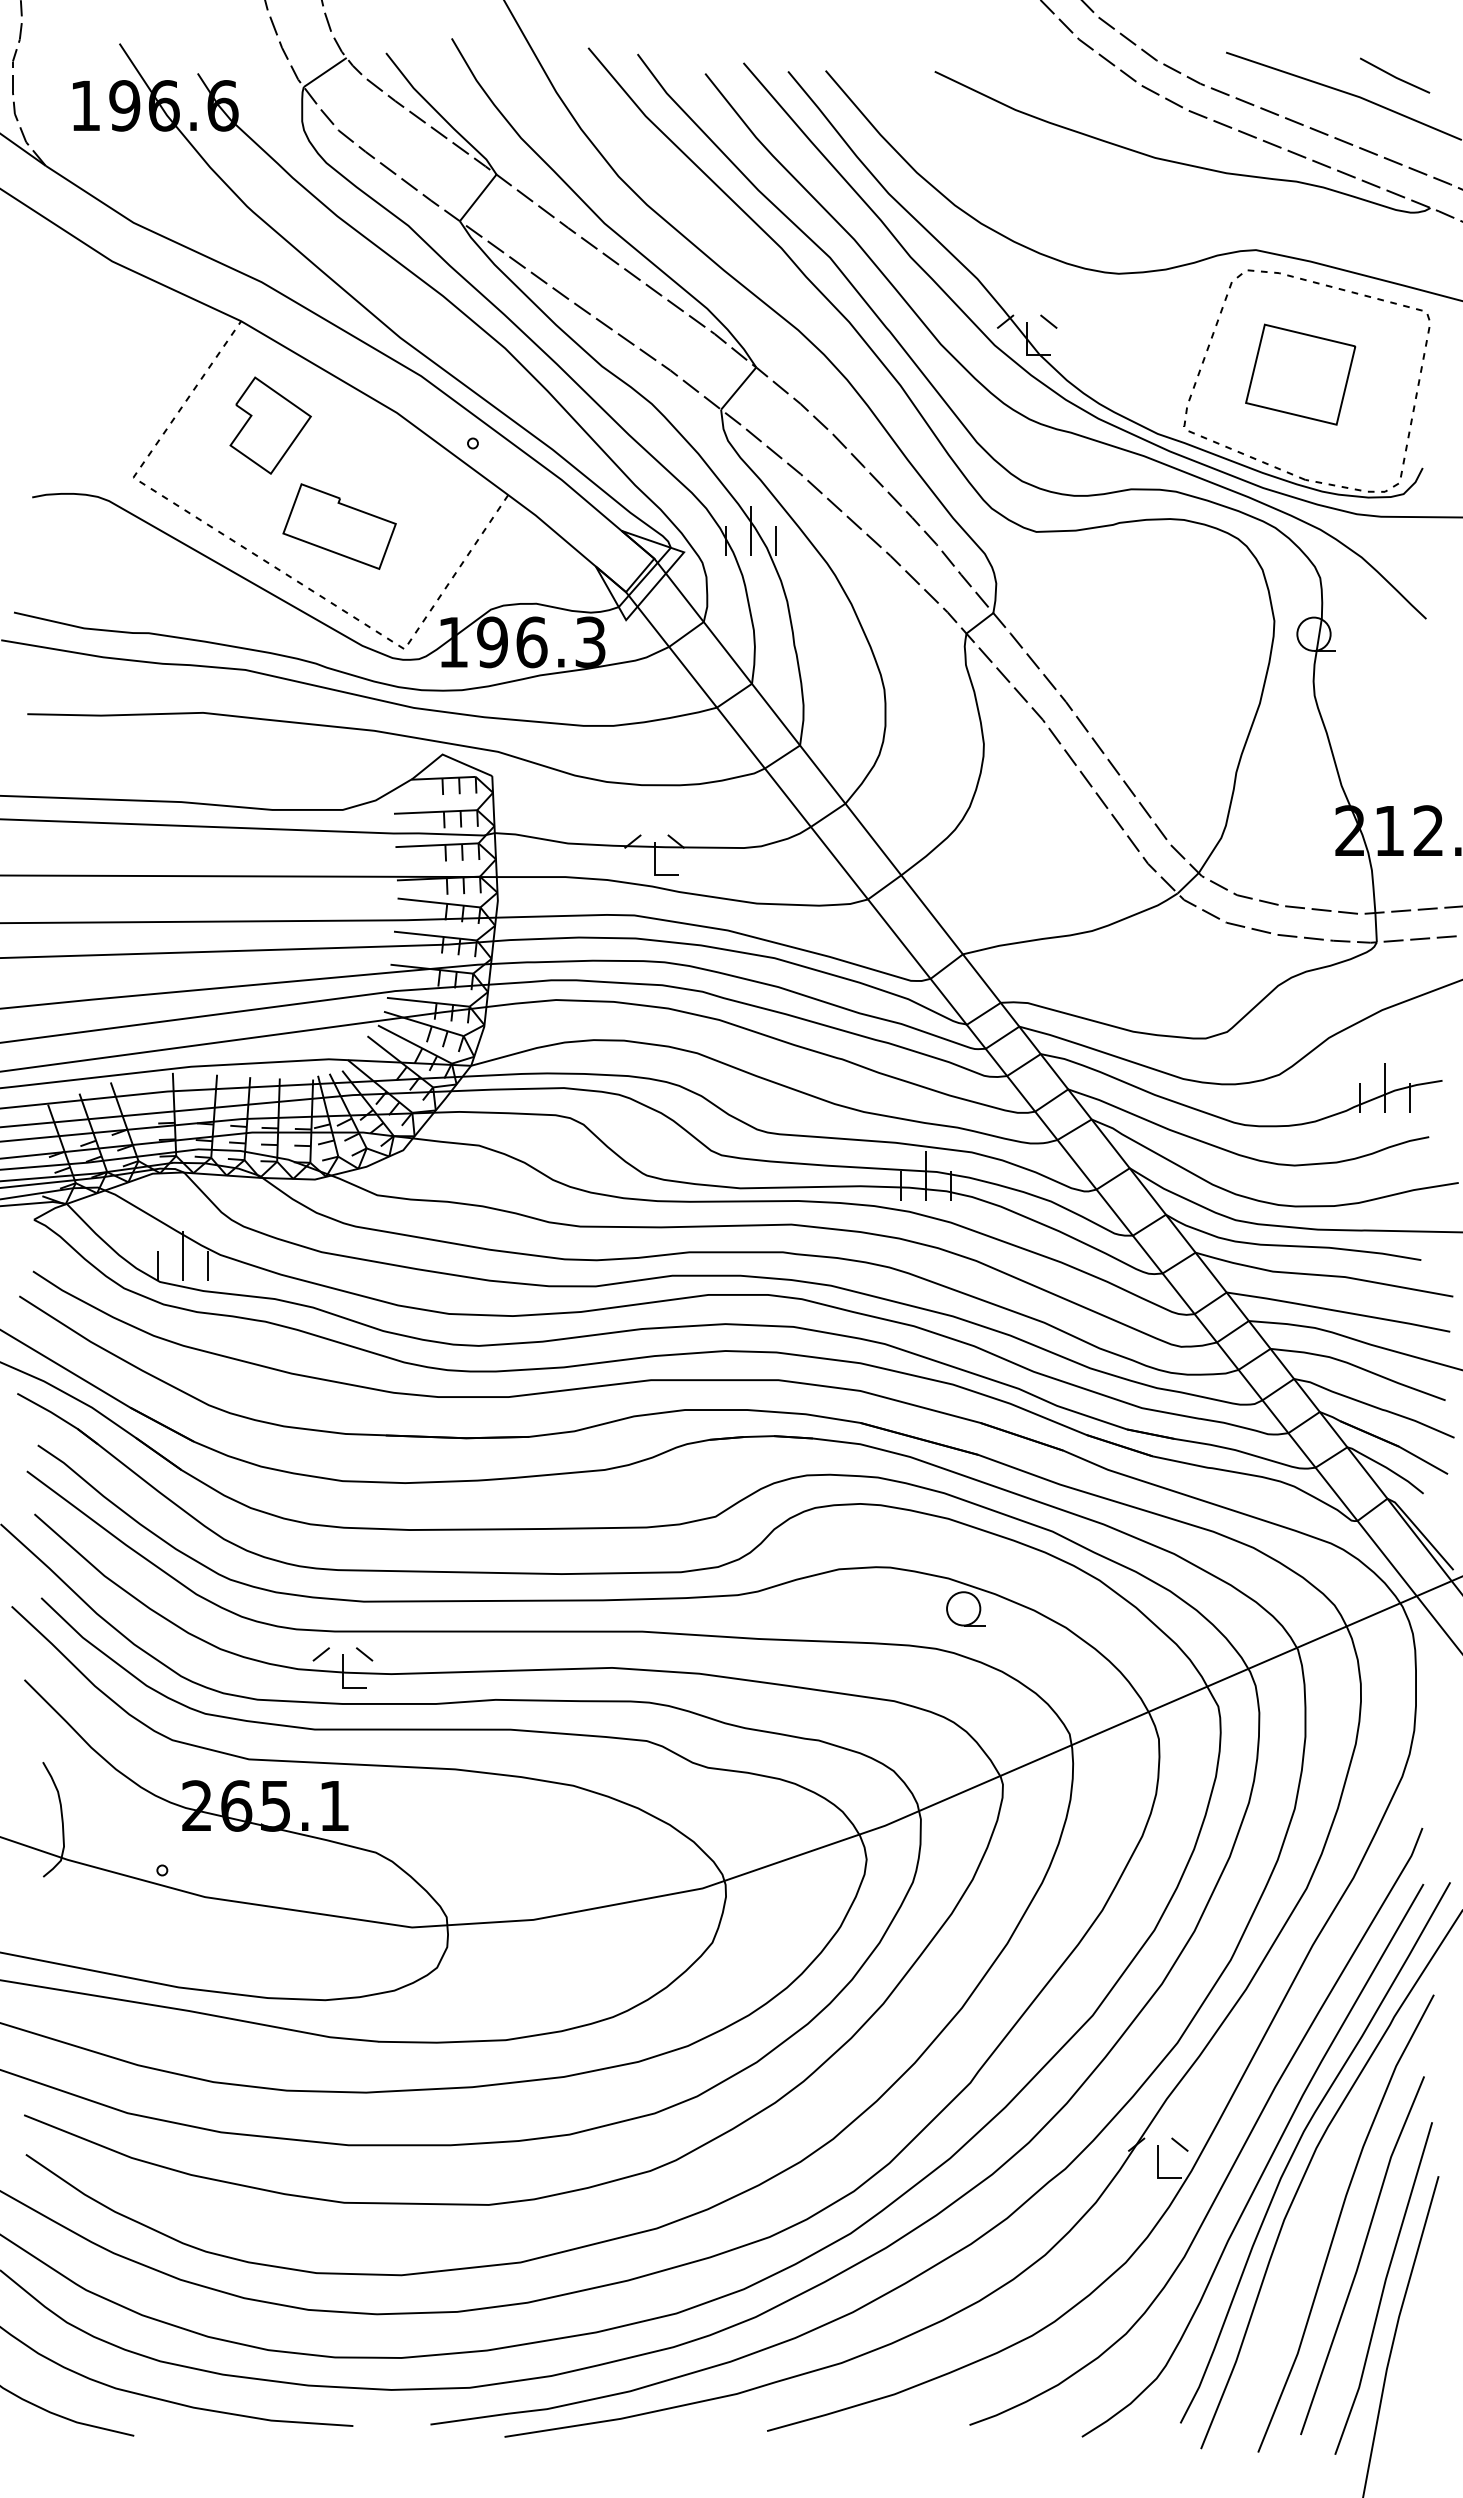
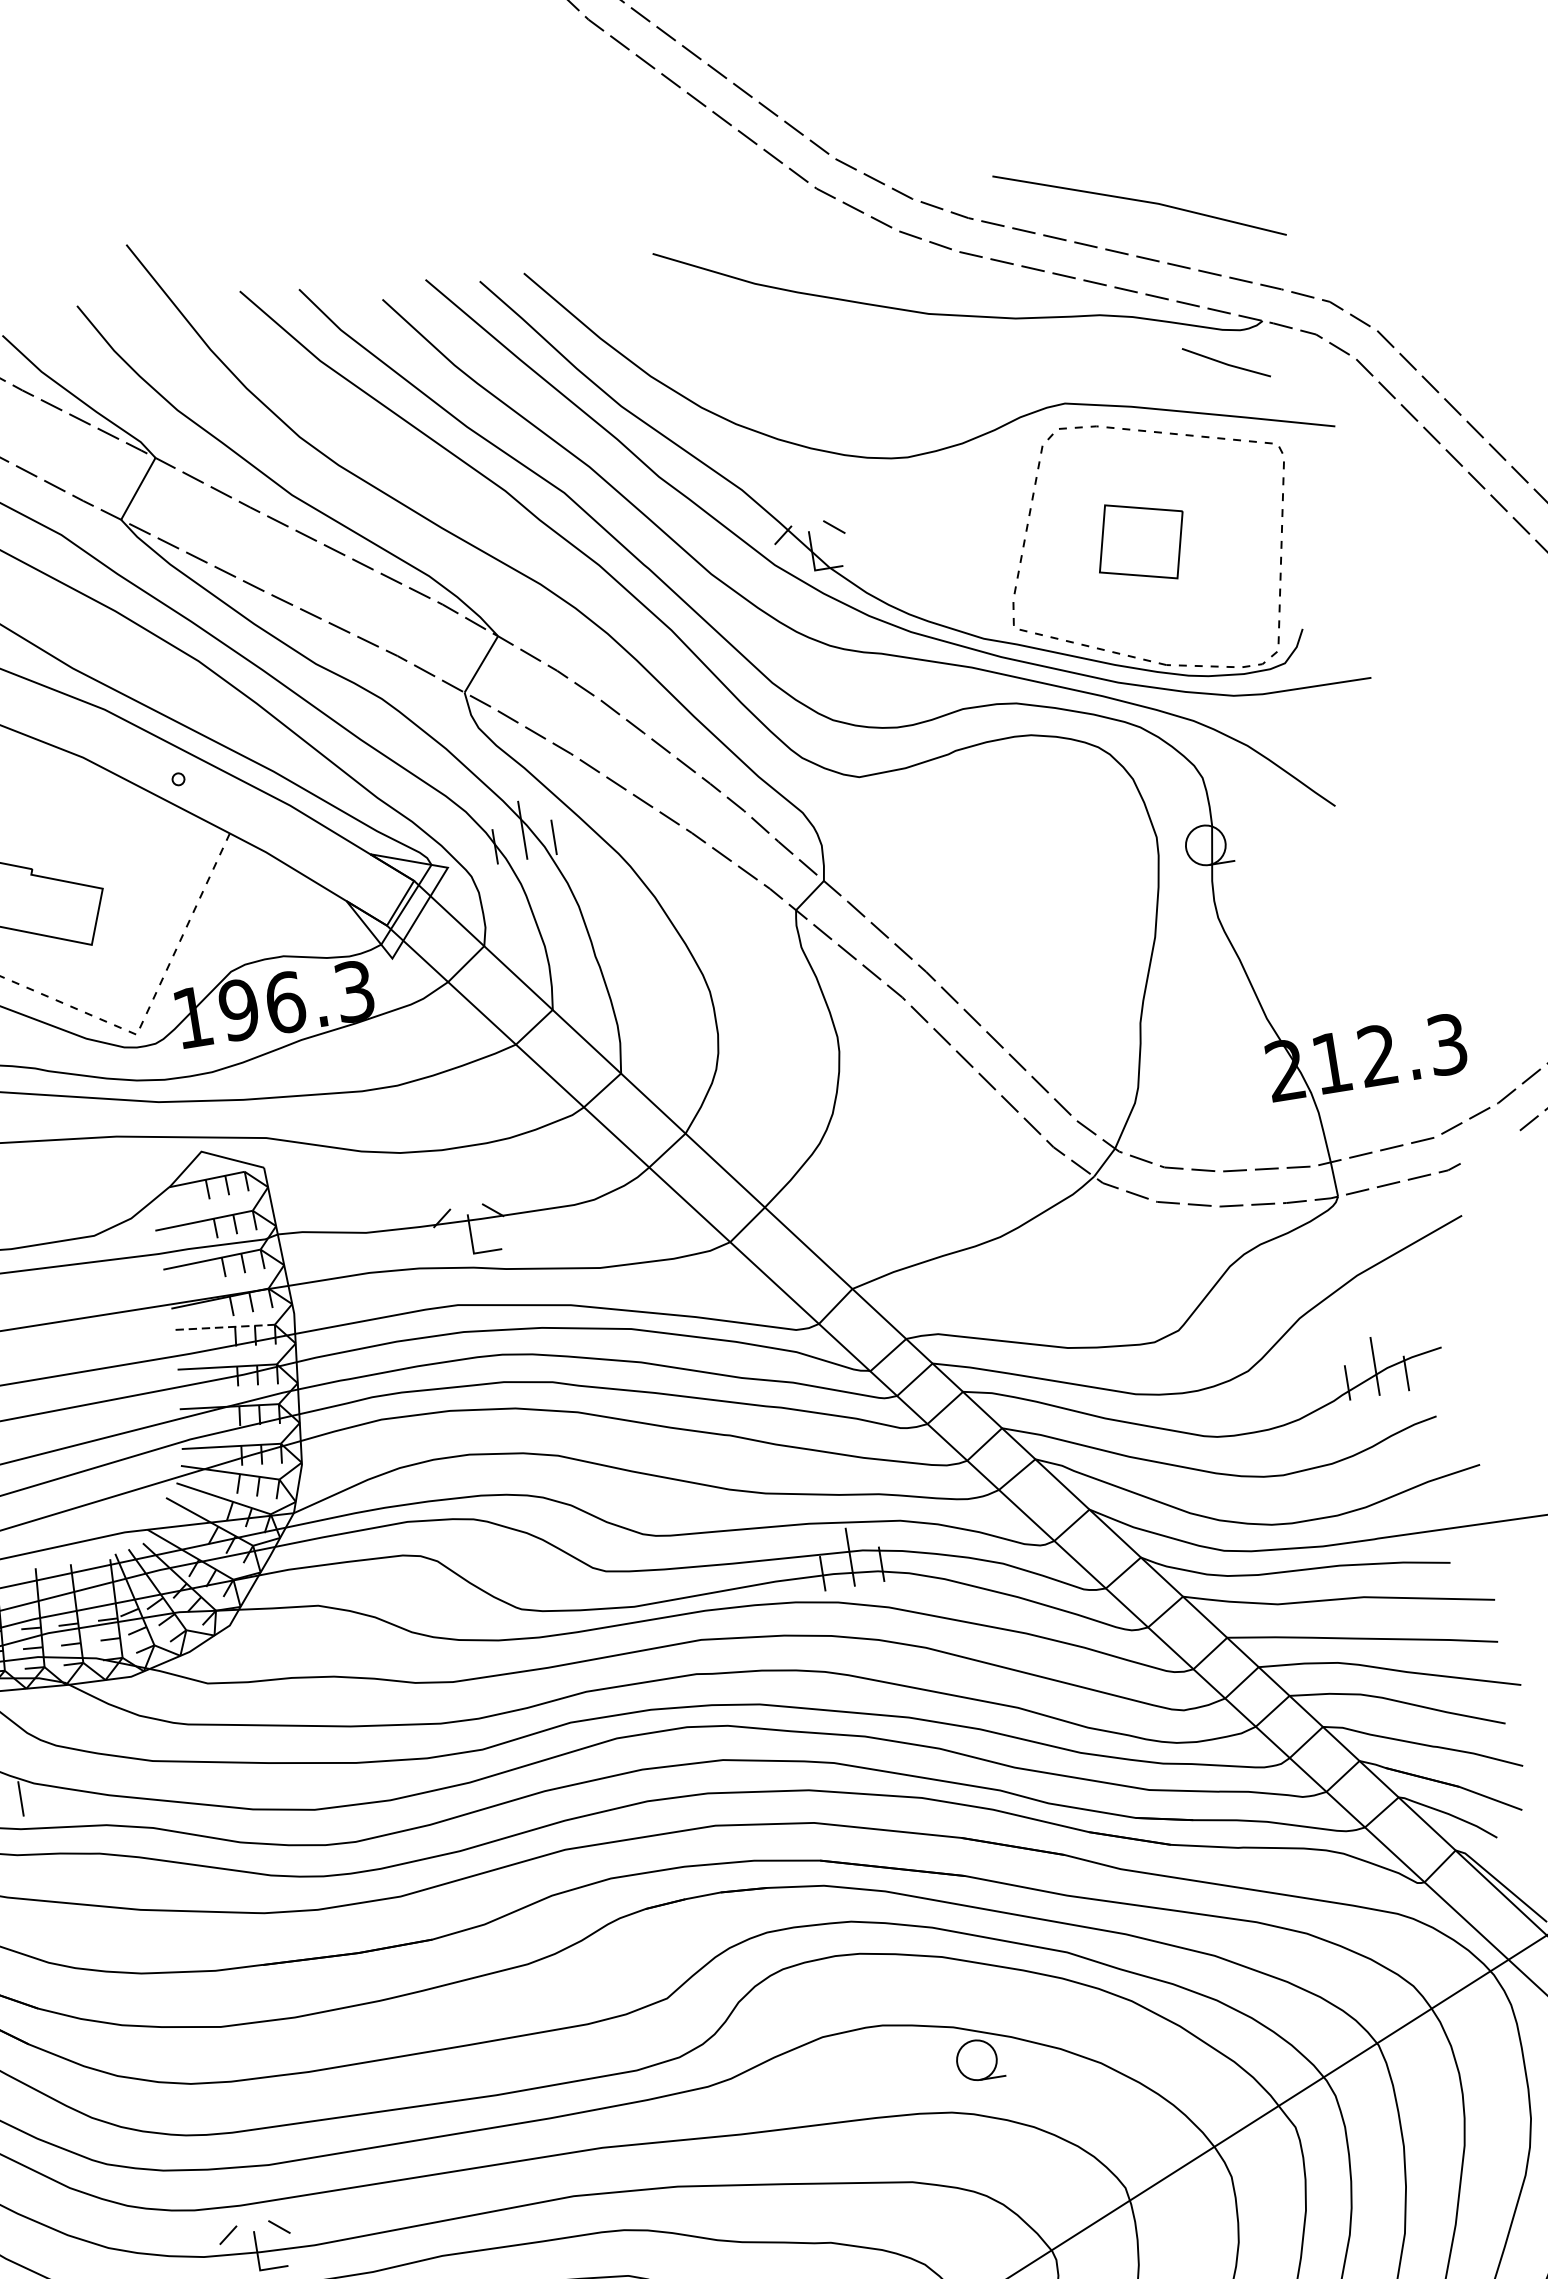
line: (1394, 75) -> (1225, 362), moved
part: (1300, 374) -> (1140, 541), size x0.7
line: (439, 902) -> (225, 1326), solid -> dashed

